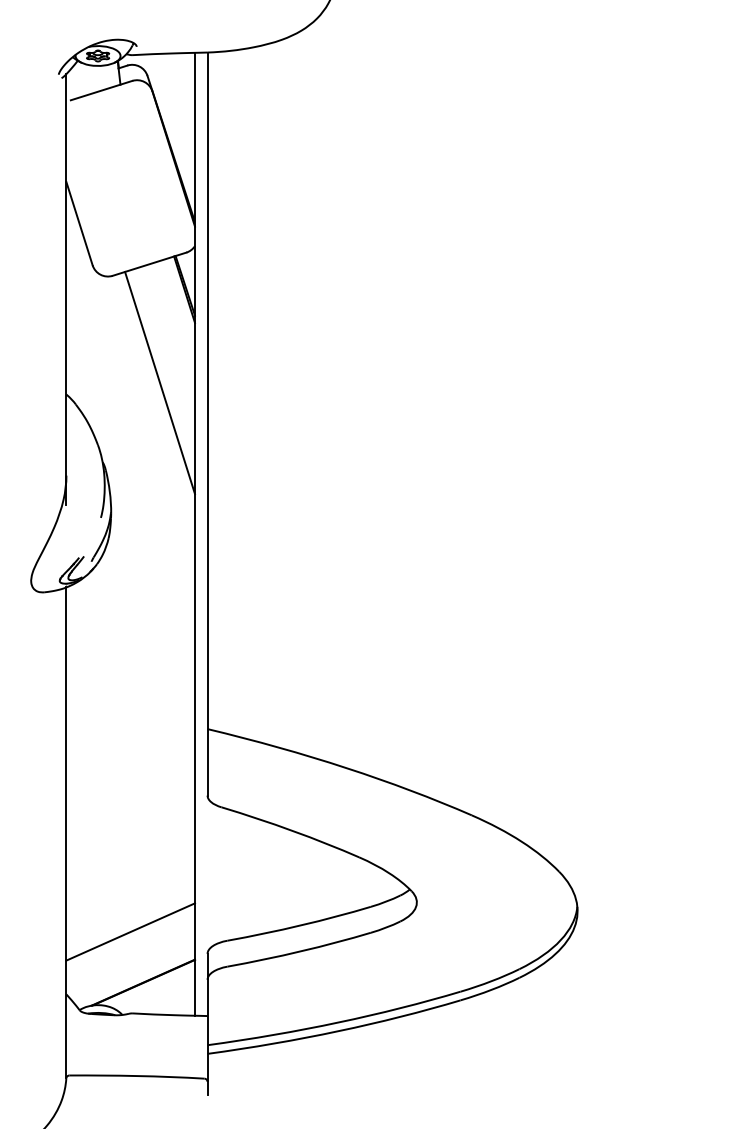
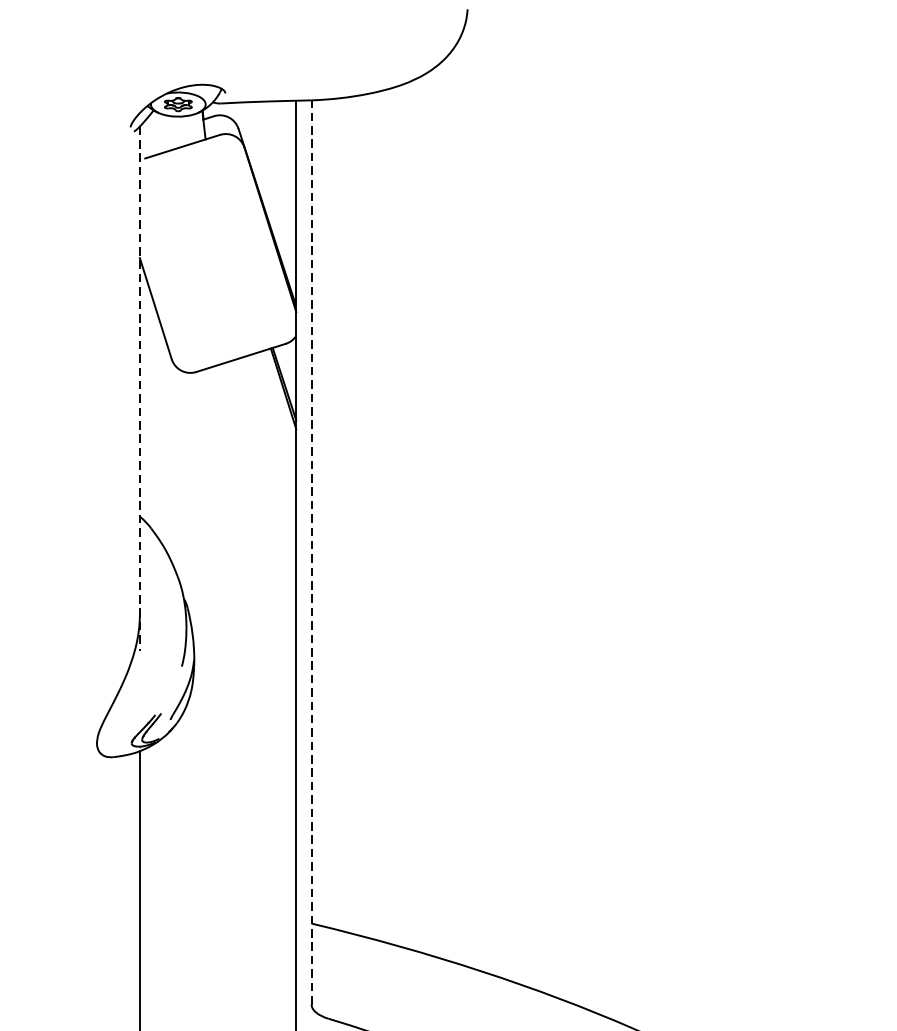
line: (66, 290) -> (139, 389), solid -> dashed
line: (160, 382) -> (254, 501), removed
line: (207, 424) -> (311, 552), solid -> dashed

